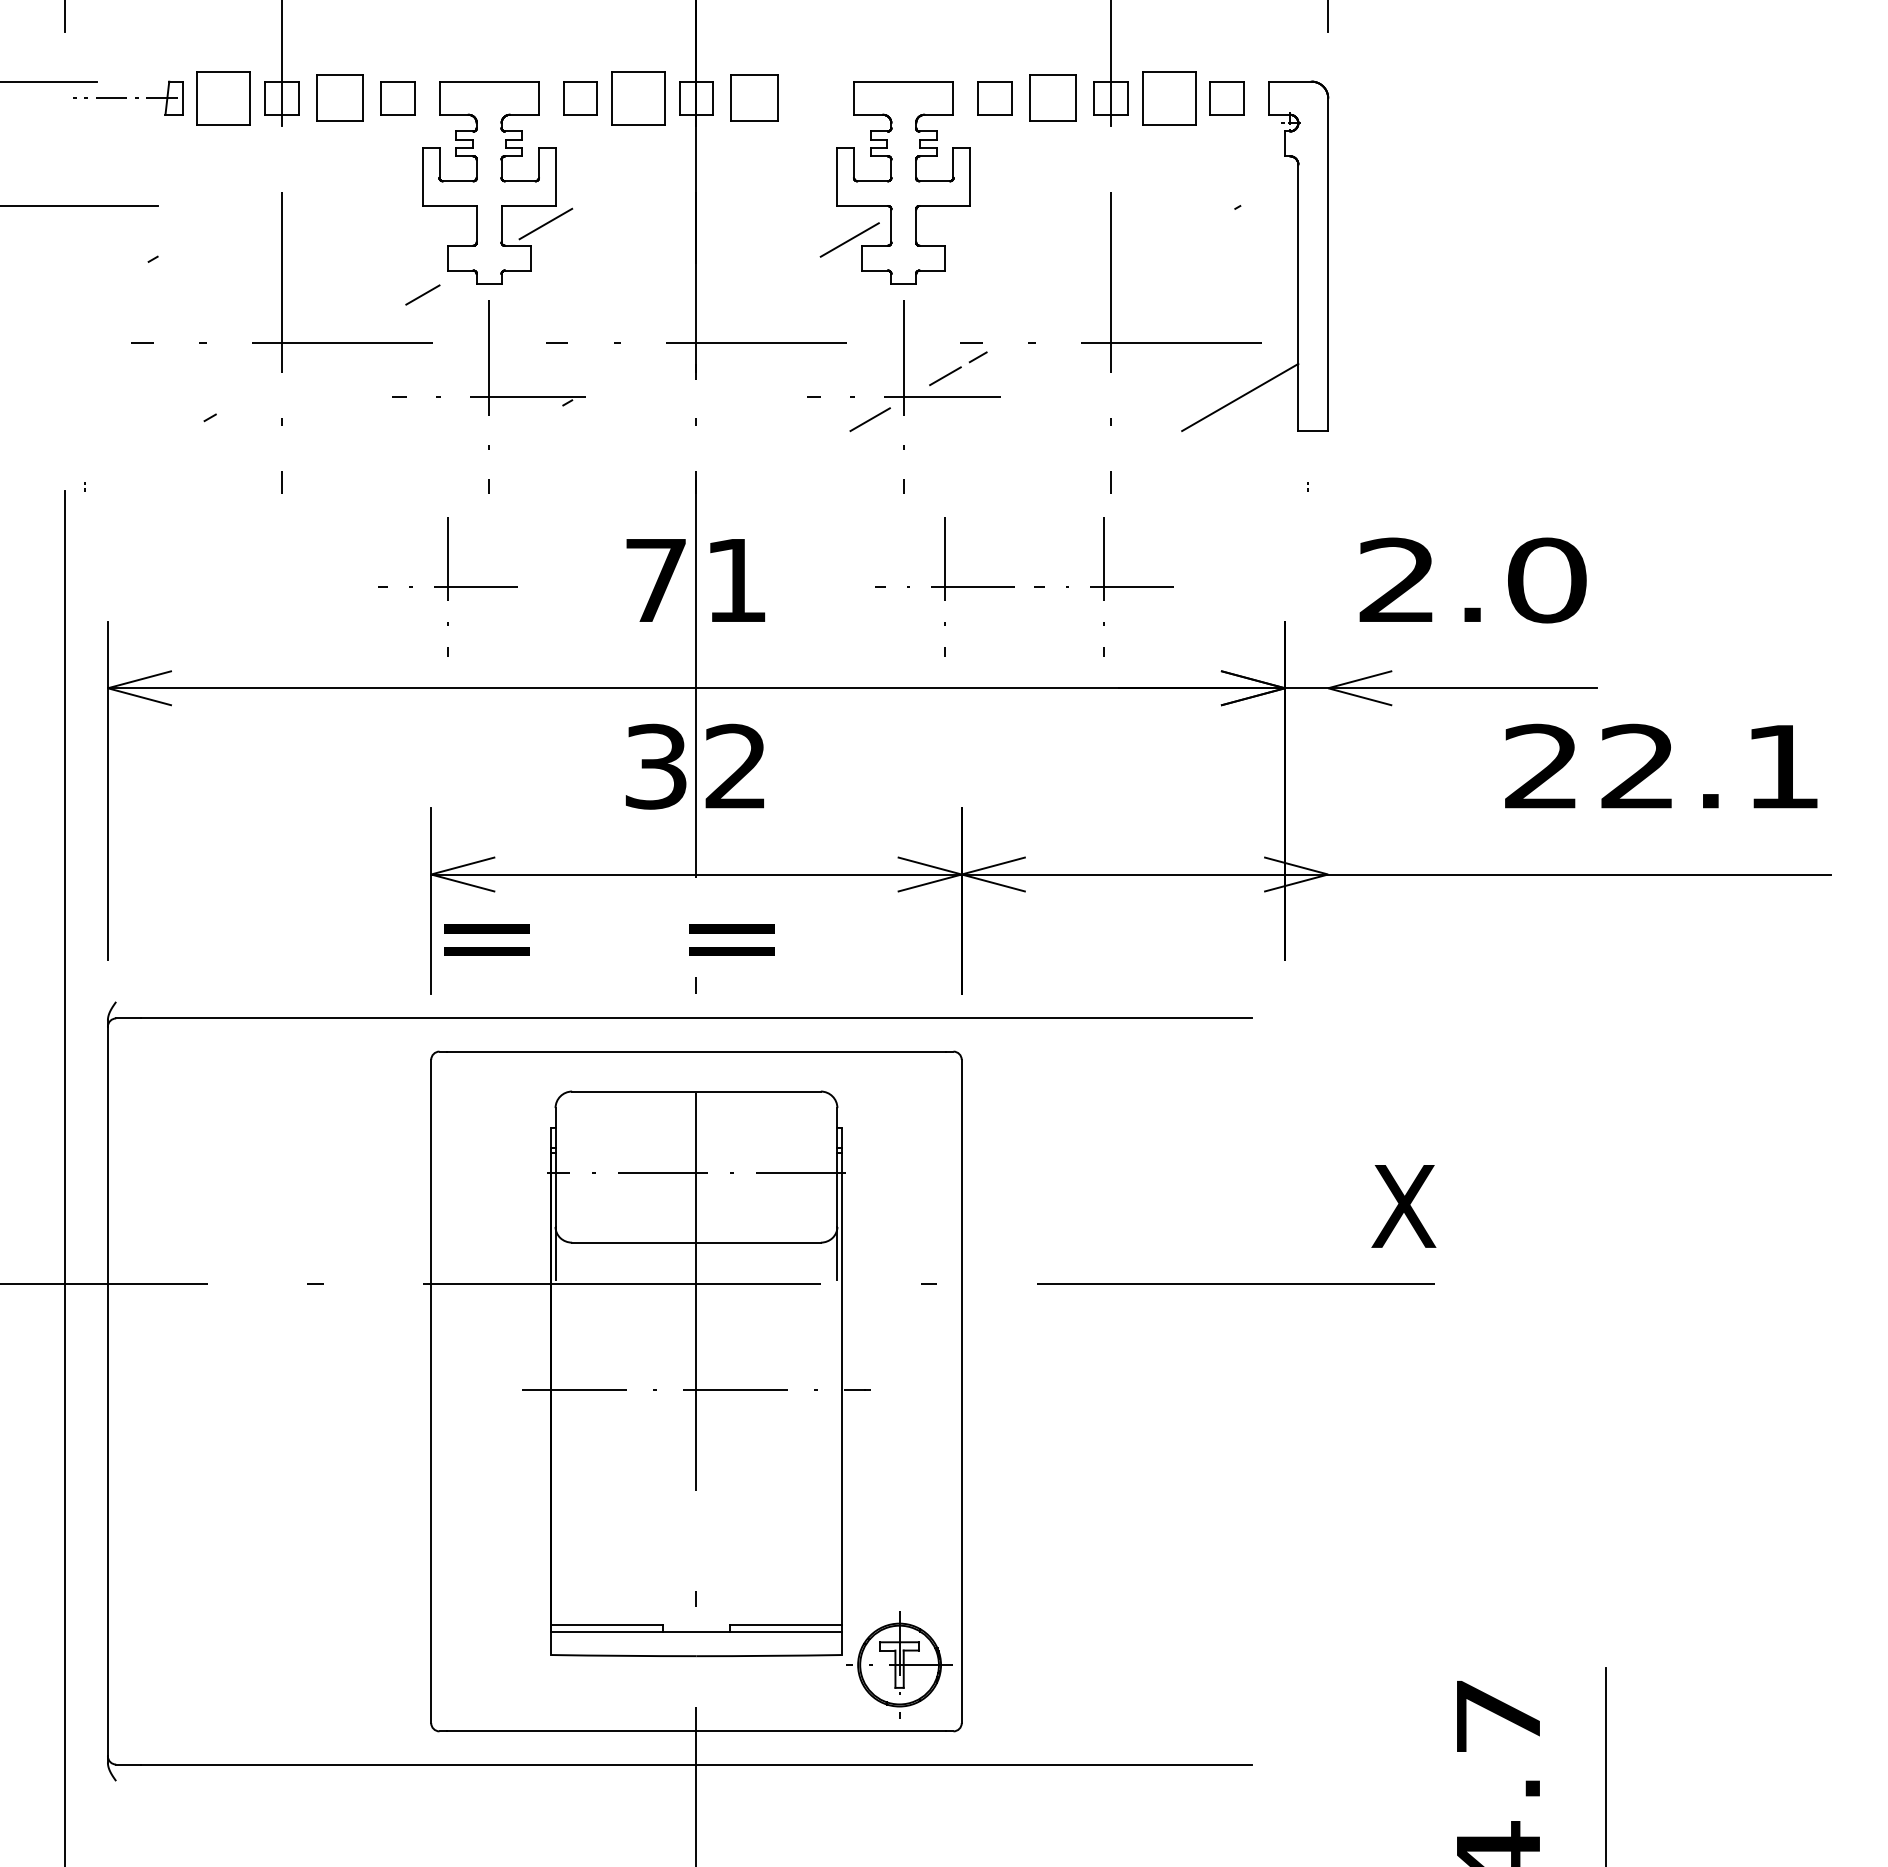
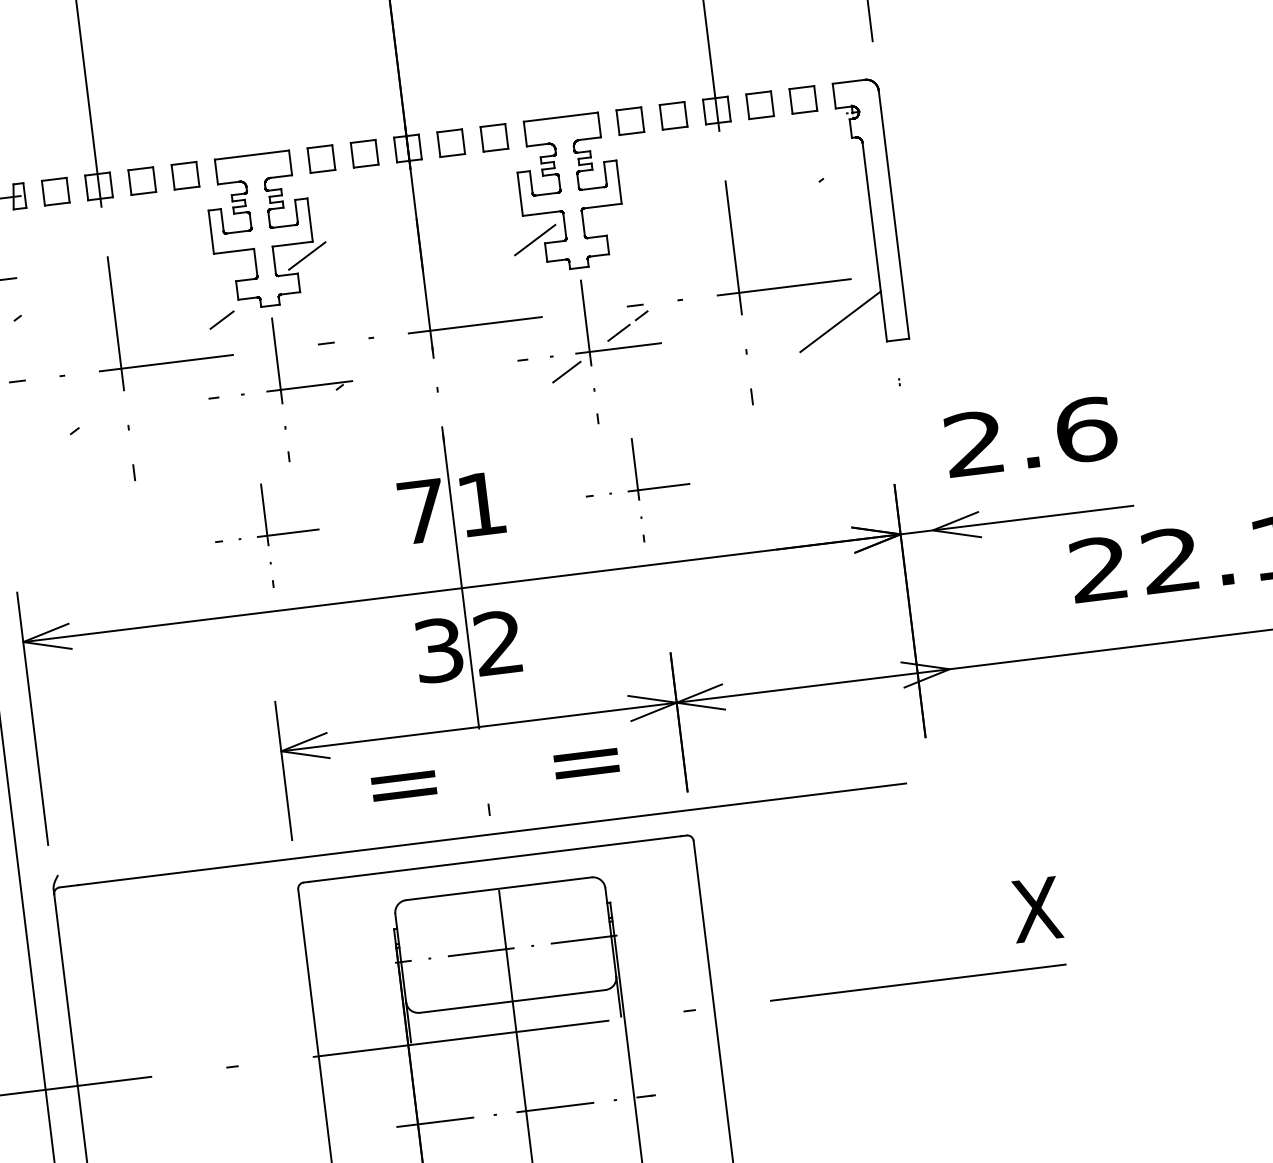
part: (223, 98) -> (55, 191), size x0.62
part: (339, 98) -> (141, 181), size x0.71
part: (638, 98) -> (364, 153), size x0.62
part: (754, 98) -> (451, 143), size x0.71
part: (812, 98) -> (494, 138), added
part: (1052, 98) -> (673, 116), size x0.71
part: (1168, 98) -> (759, 105), size x0.62
text: (1547, 580) -> (1086, 430), 2.0 -> 2.6
part: (1103, 586) -> (755, 475), removed
text: (609, 939) -> (495, 774), moved

